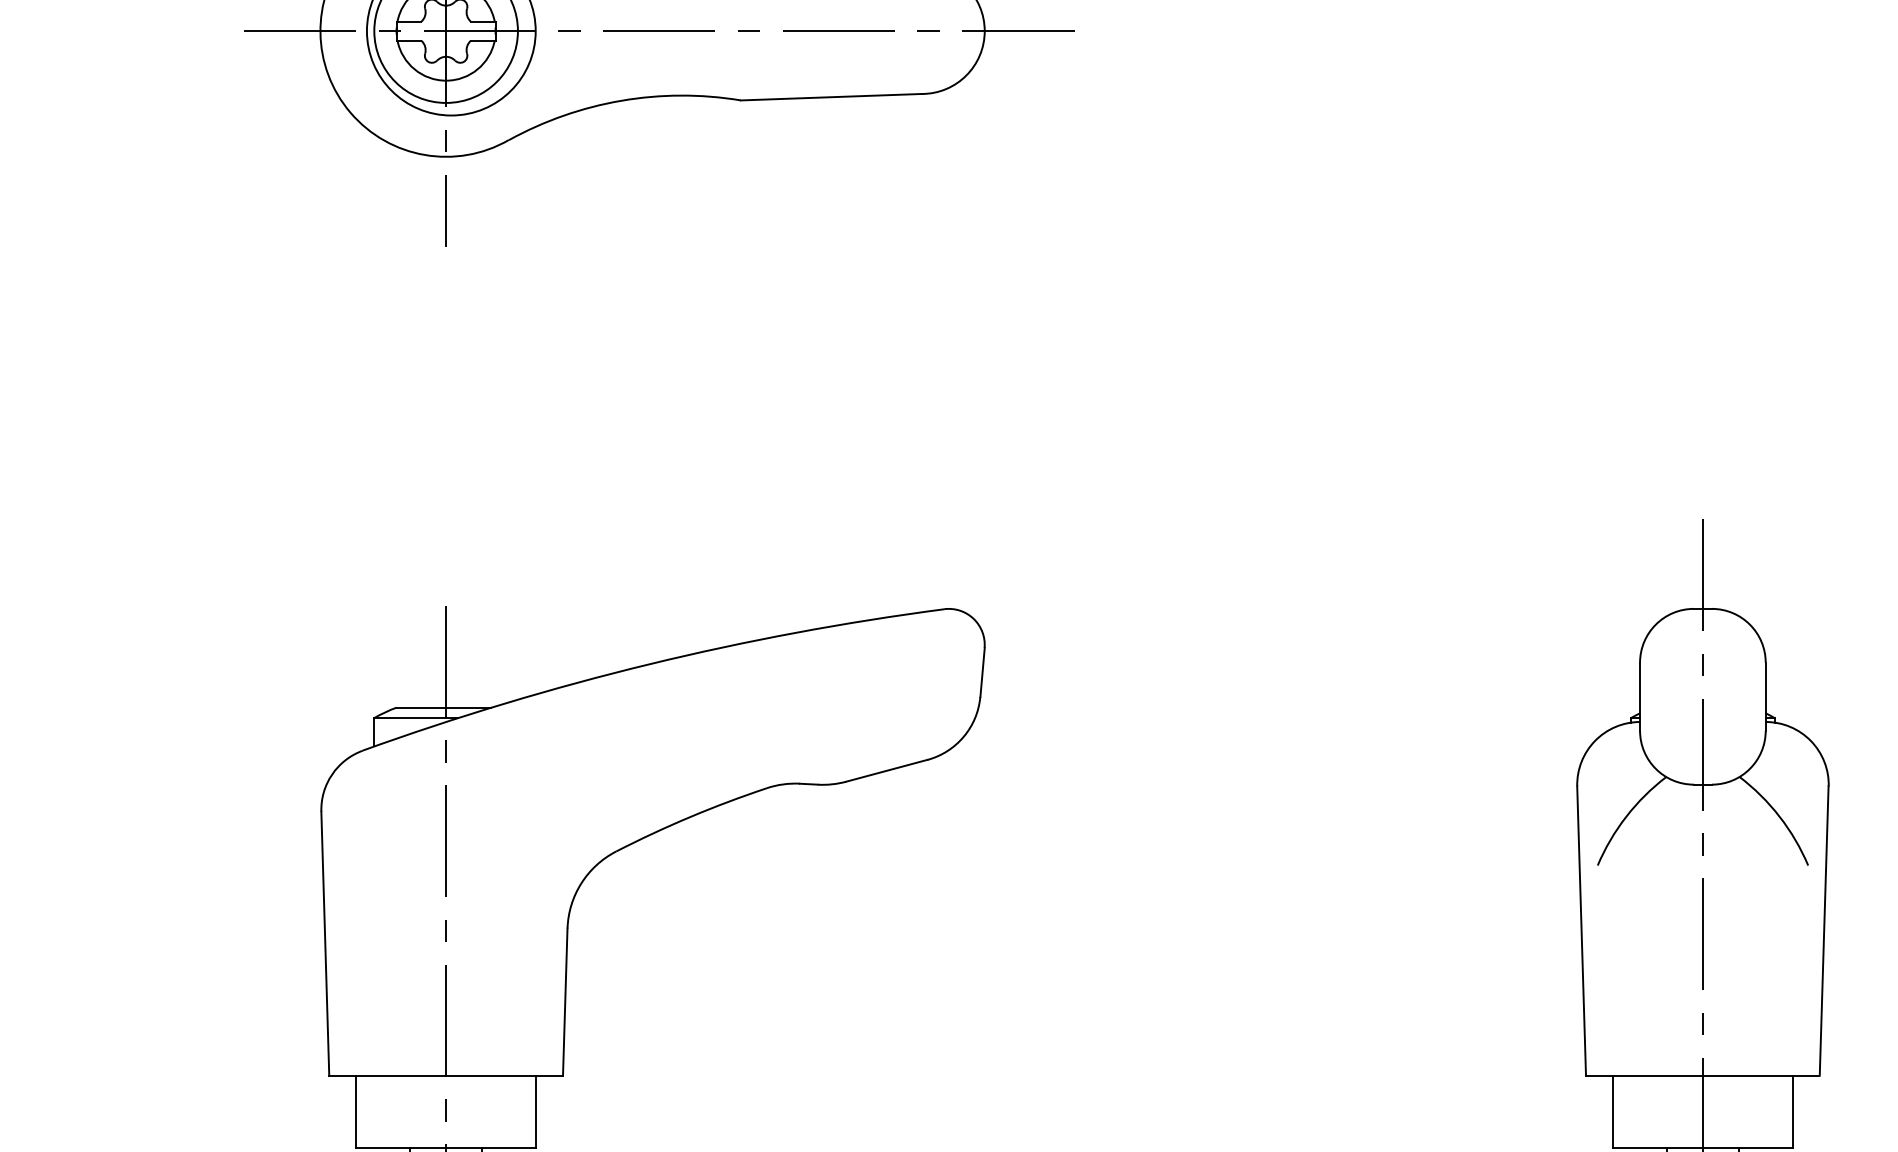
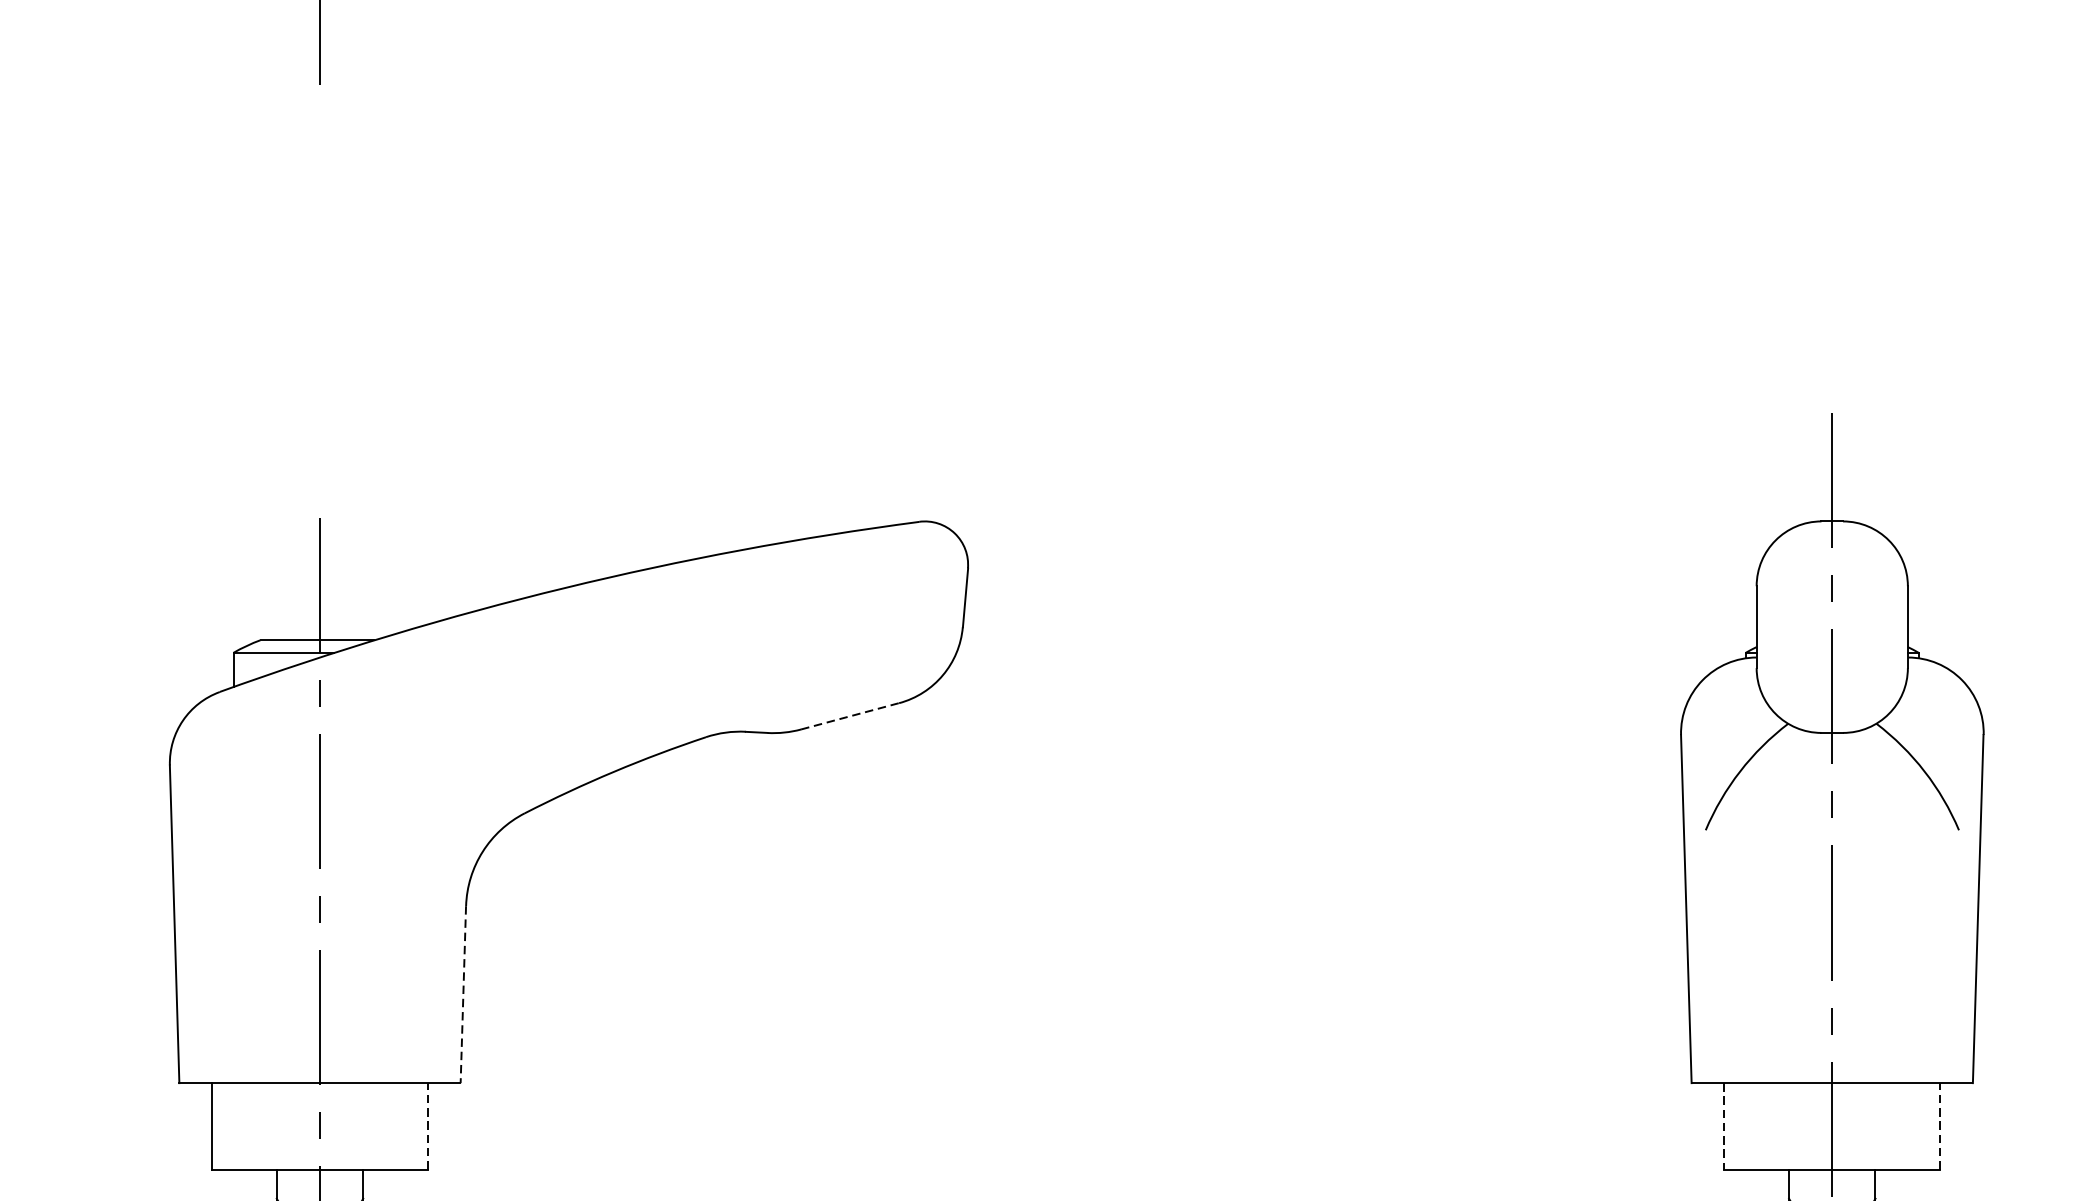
line: (887, 770) -> (851, 715), solid -> dashed
line: (565, 1002) -> (463, 995), solid -> dashed
line: (535, 1111) -> (427, 1126), solid -> dashed
line: (1613, 1111) -> (1724, 1126), solid -> dashed
line: (1792, 1111) -> (1940, 1126), solid -> dashed

